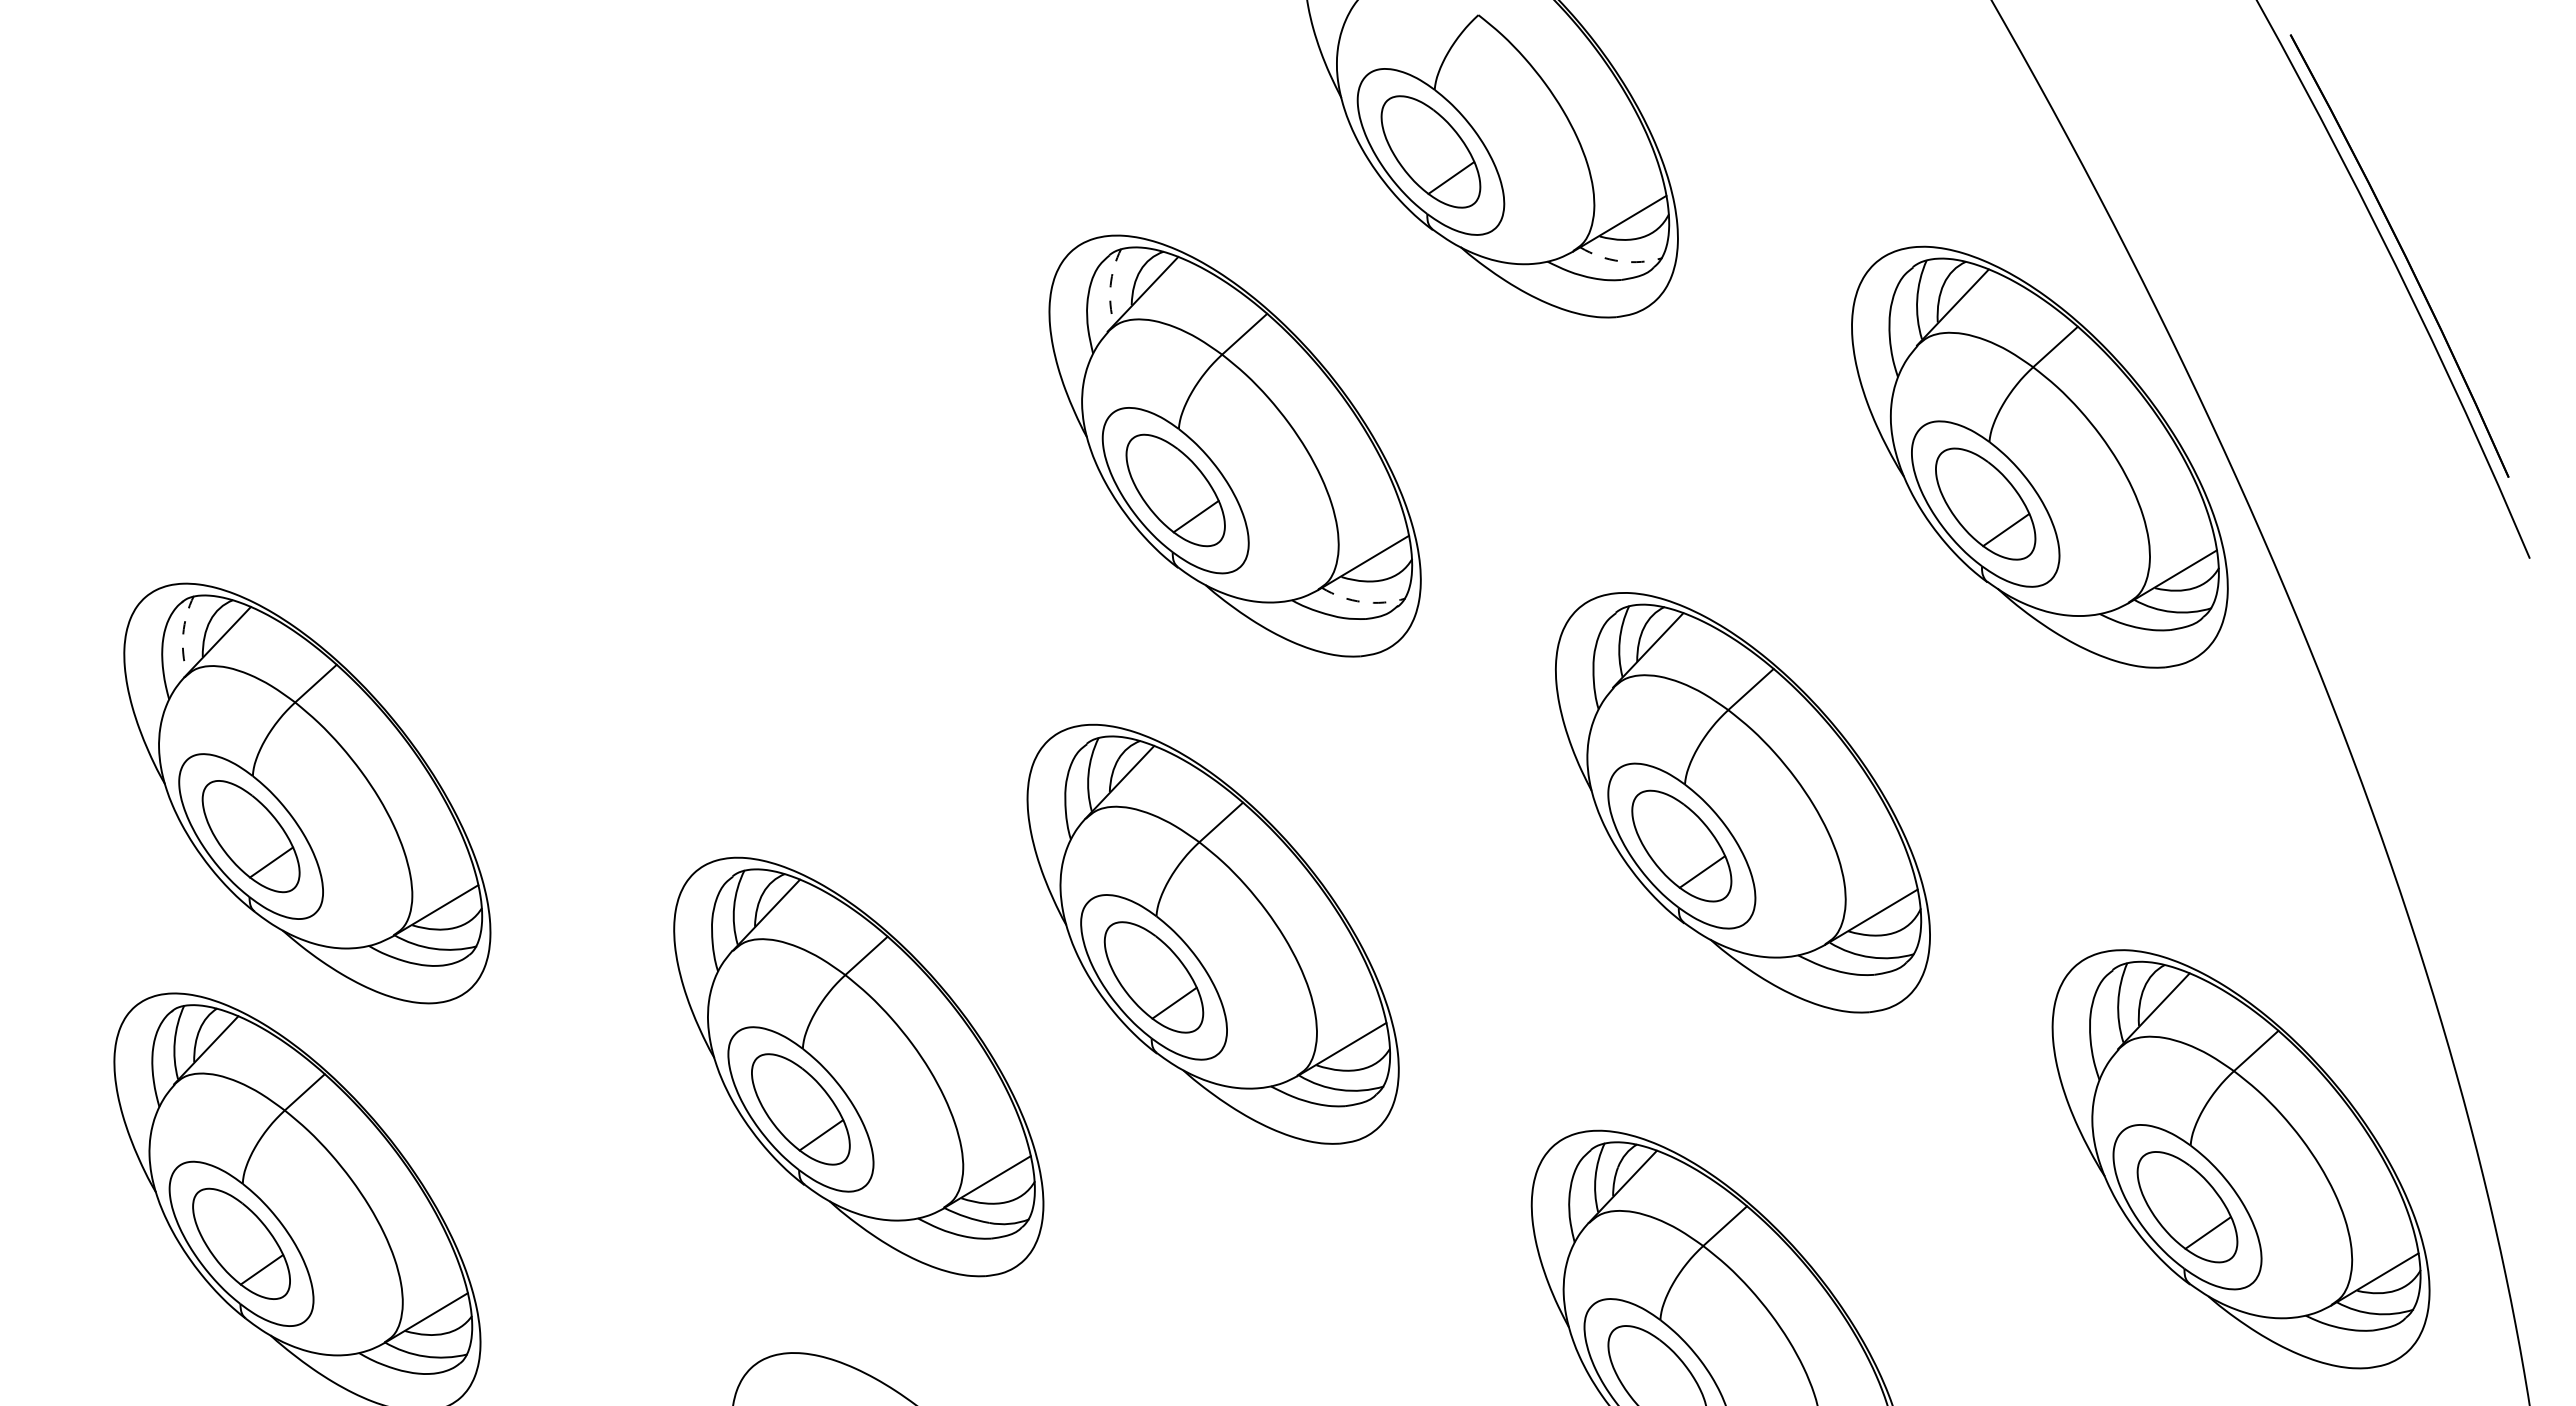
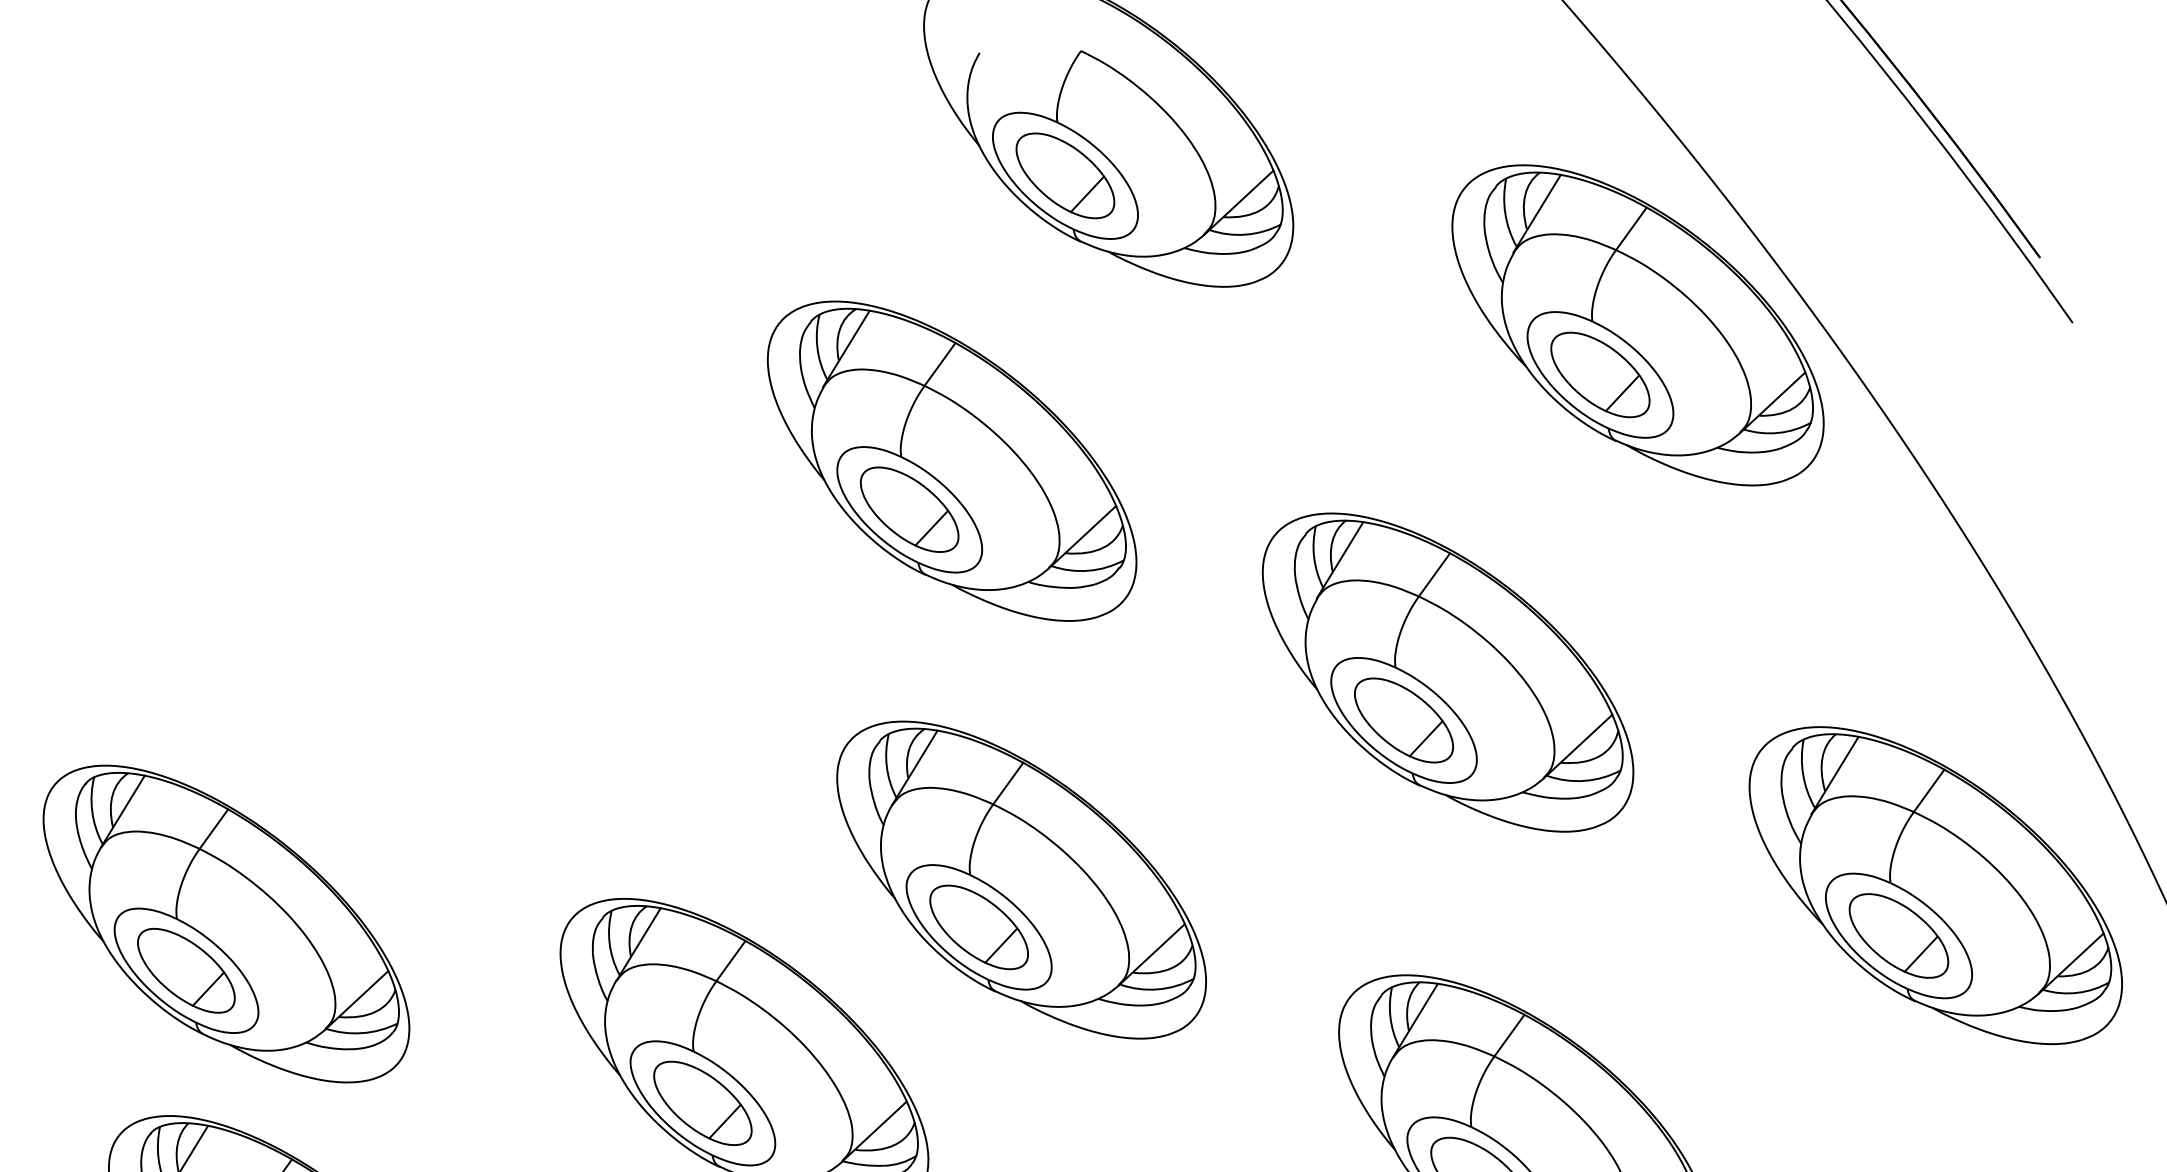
arc: (1620, 261) -> (1246, 234), dashed -> solid
arc: (1110, 285) -> (817, 347), dashed -> solid
arc: (1362, 602) -> (1088, 571), dashed -> solid
arc: (183, 634) -> (92, 811), dashed -> solid

